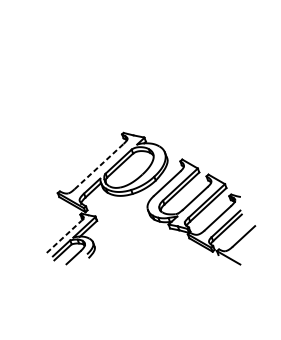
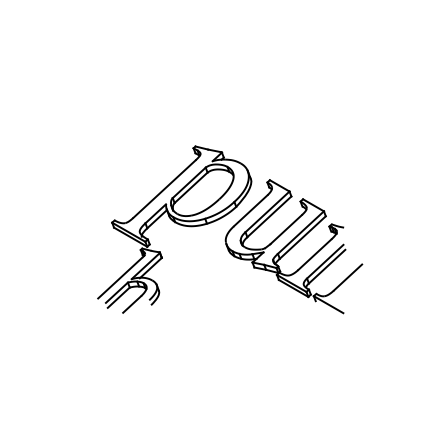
line: (99, 166) -> (164, 188), dashed -> solid
line: (64, 237) -> (120, 278), dashed -> solid

